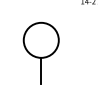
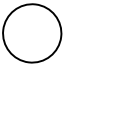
line: (41, 70) -> (26, 83), removed

